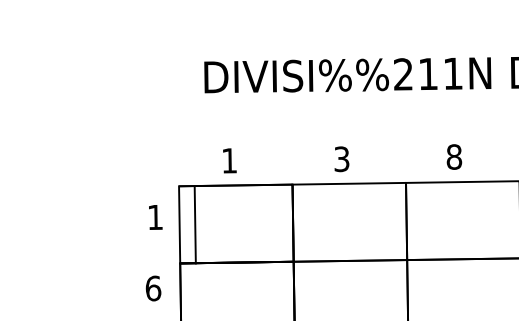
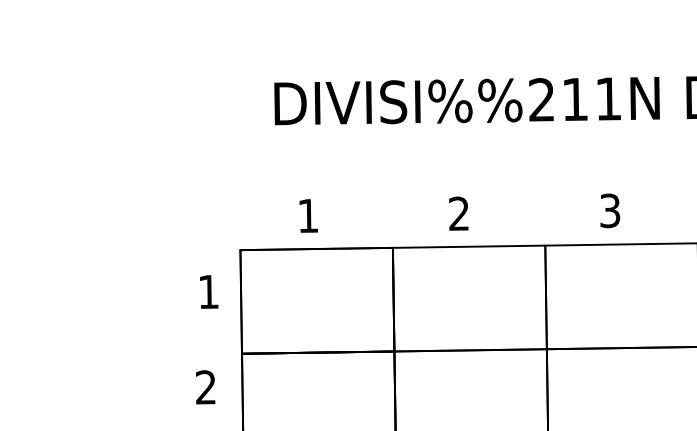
text: (454, 156) -> (610, 210), 8 -> 3
text: (342, 159) -> (459, 213), 3 -> 2
line: (195, 224) -> (241, 301), moved
text: (153, 288) -> (205, 387), 6 -> 2

